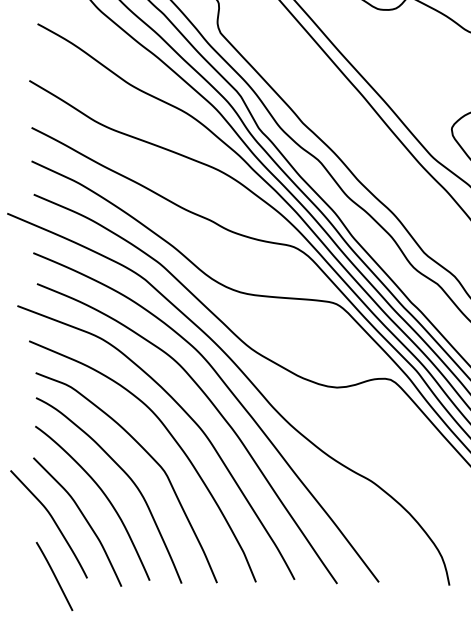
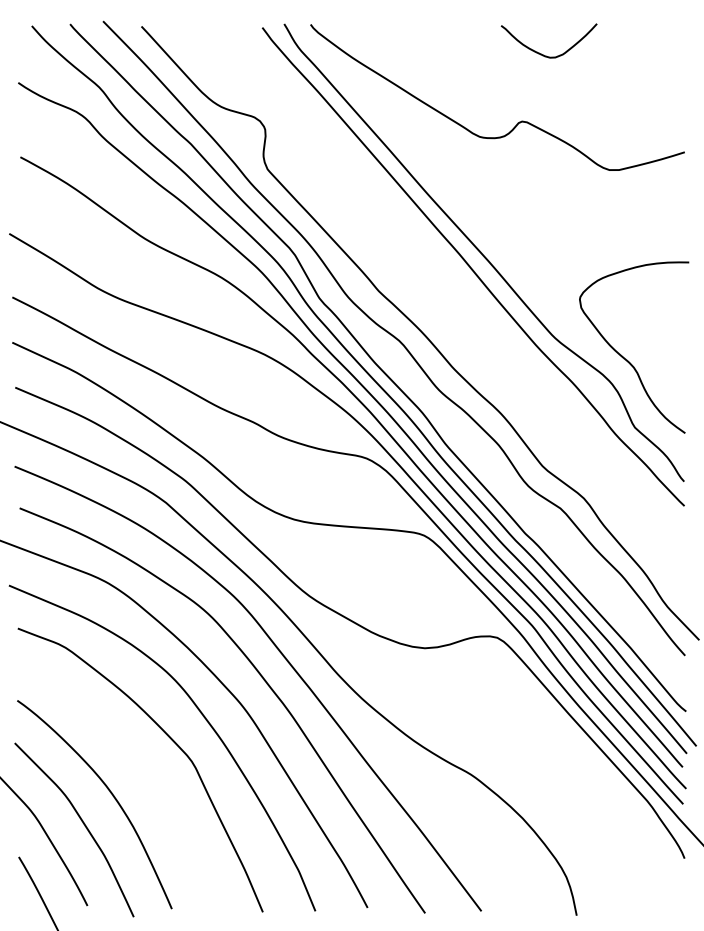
curve: (125, 473) -> (138, 764), removed

